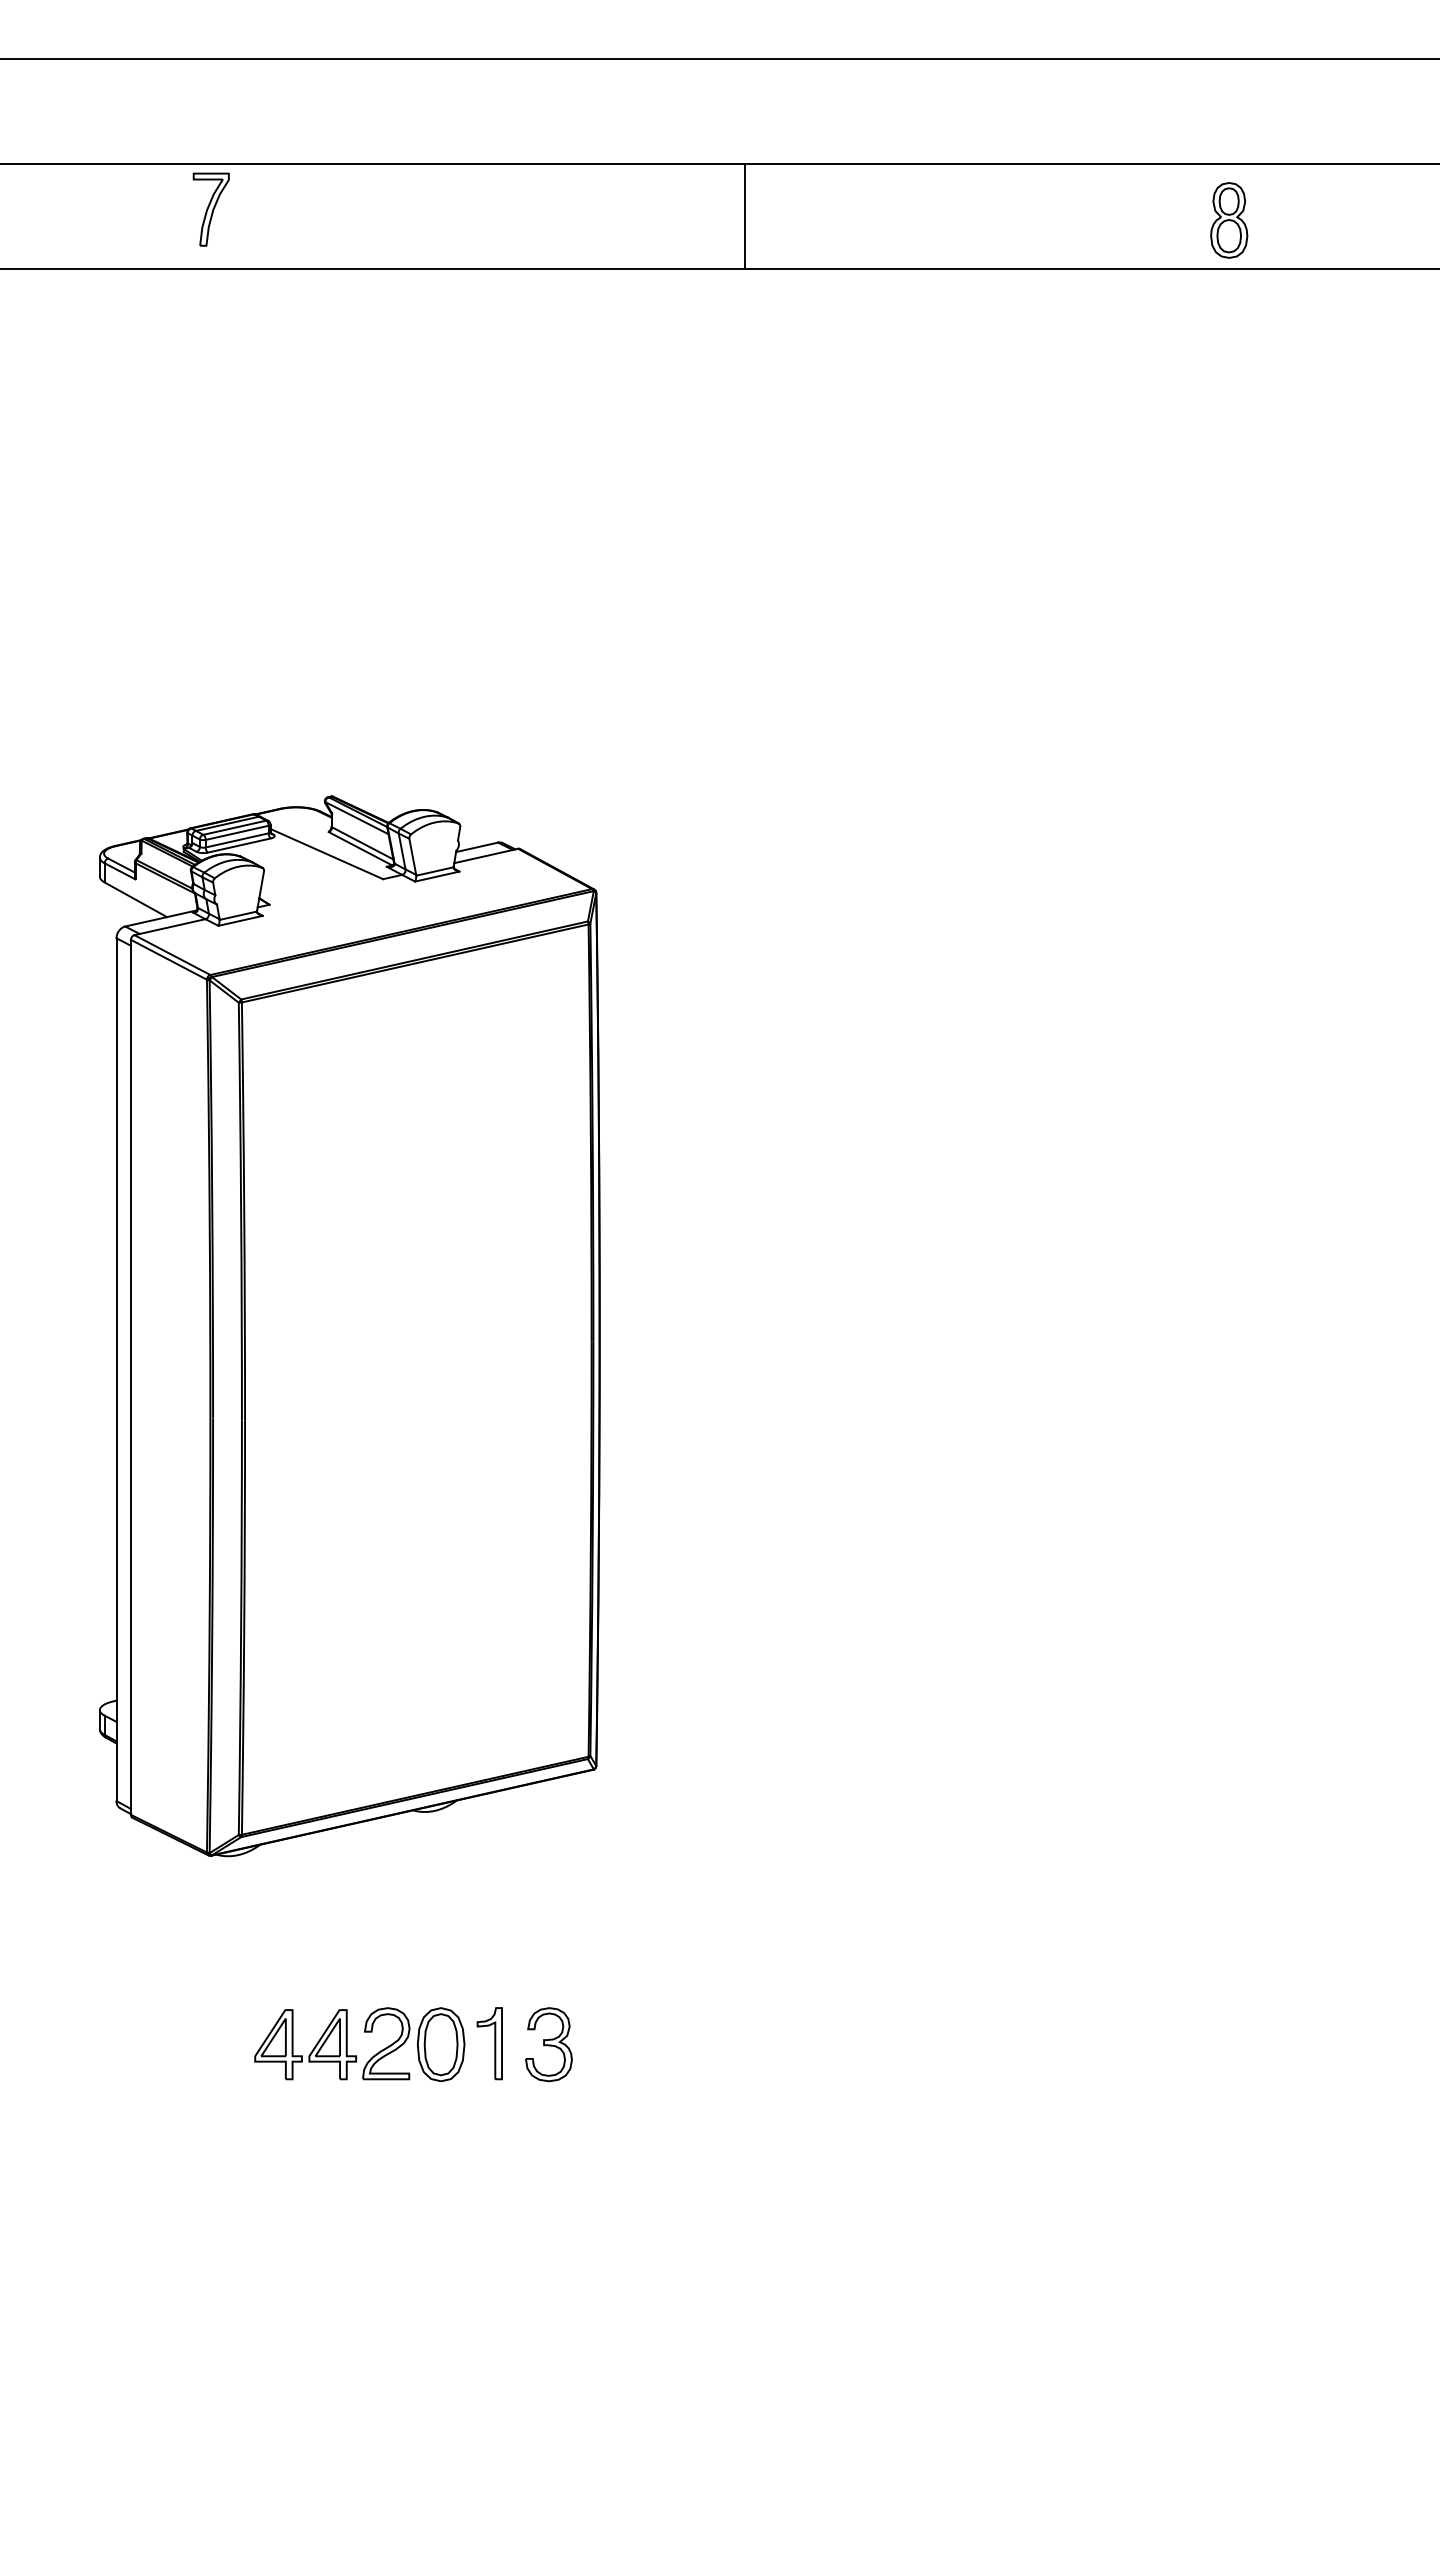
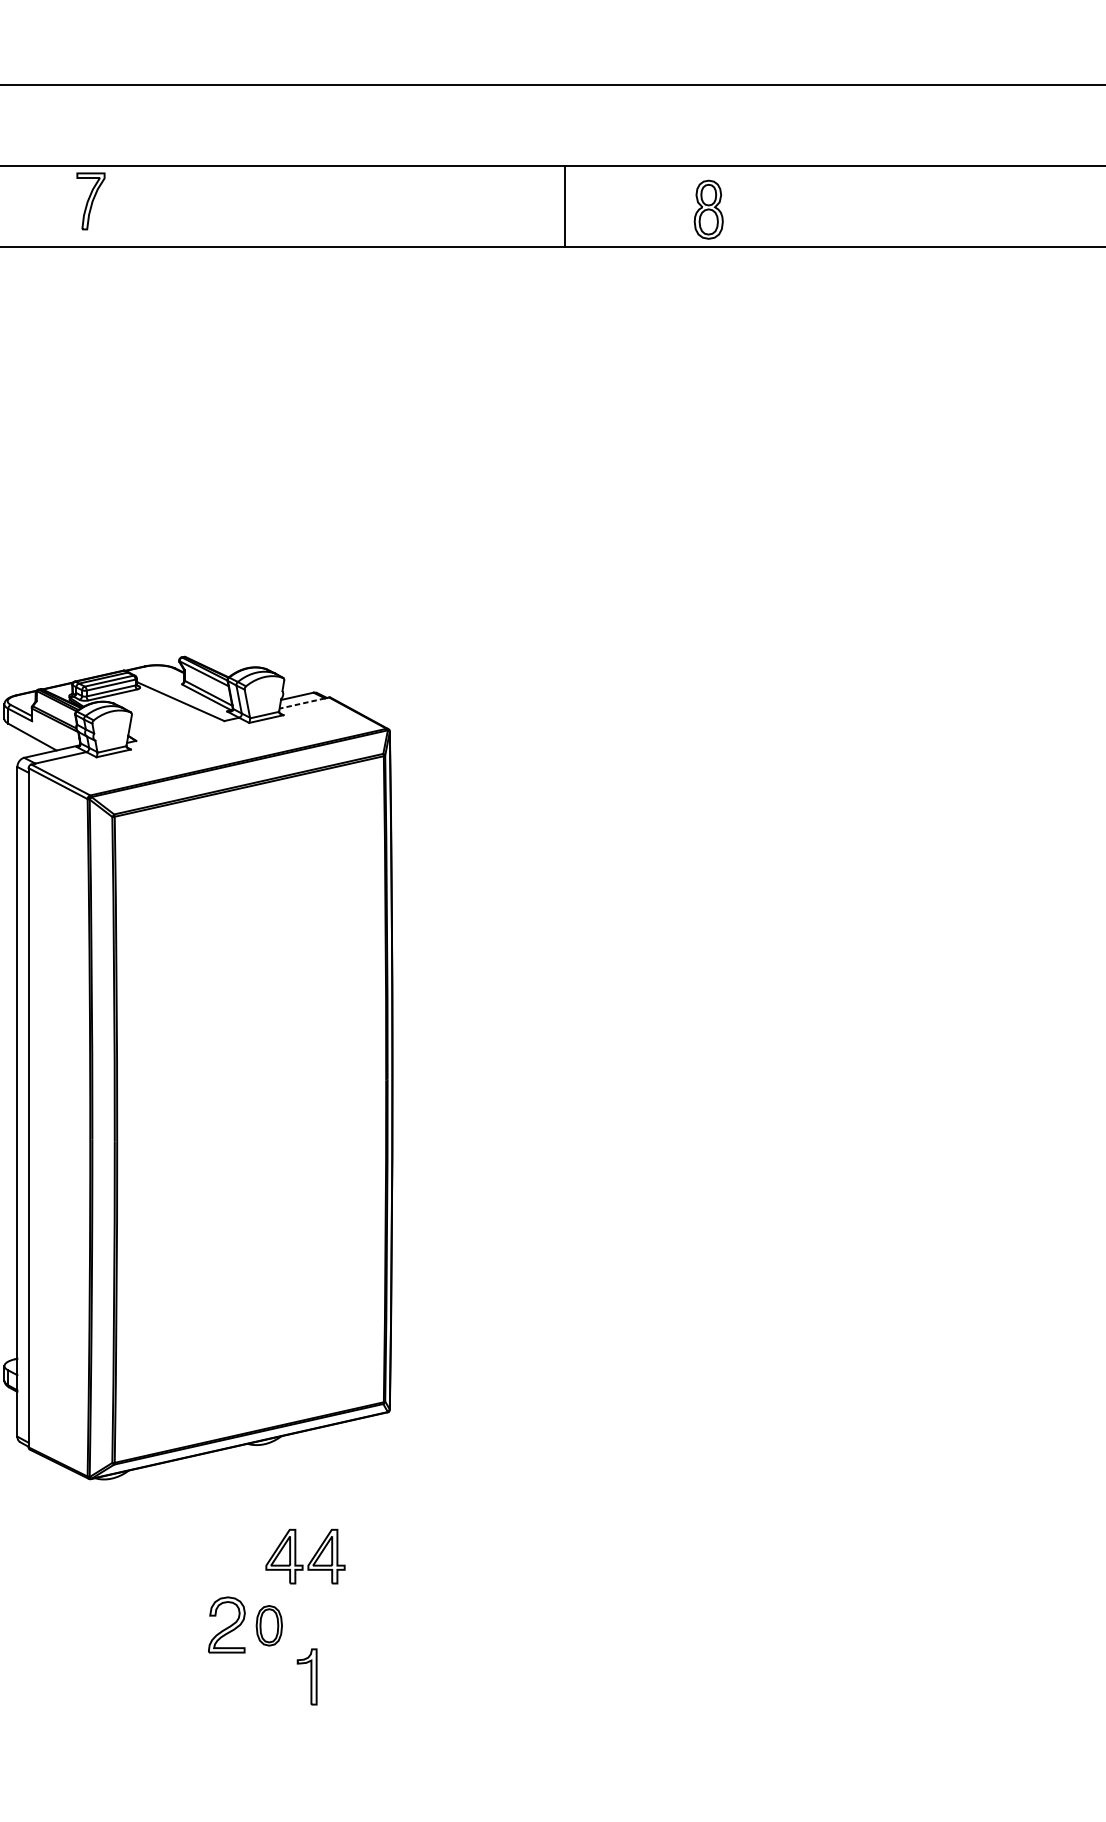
line: (744, 216) -> (565, 206), moved
part: (1229, 220) -> (709, 209), moved
line: (483, 856) -> (302, 703), solid -> dashed
part: (489, 2043) -> (306, 1676), moved
part: (440, 2044) -> (268, 1625), size x0.7
part: (548, 2044) -> (352, 1625), removed
part: (312, 2049) -> (310, 1560), moved

